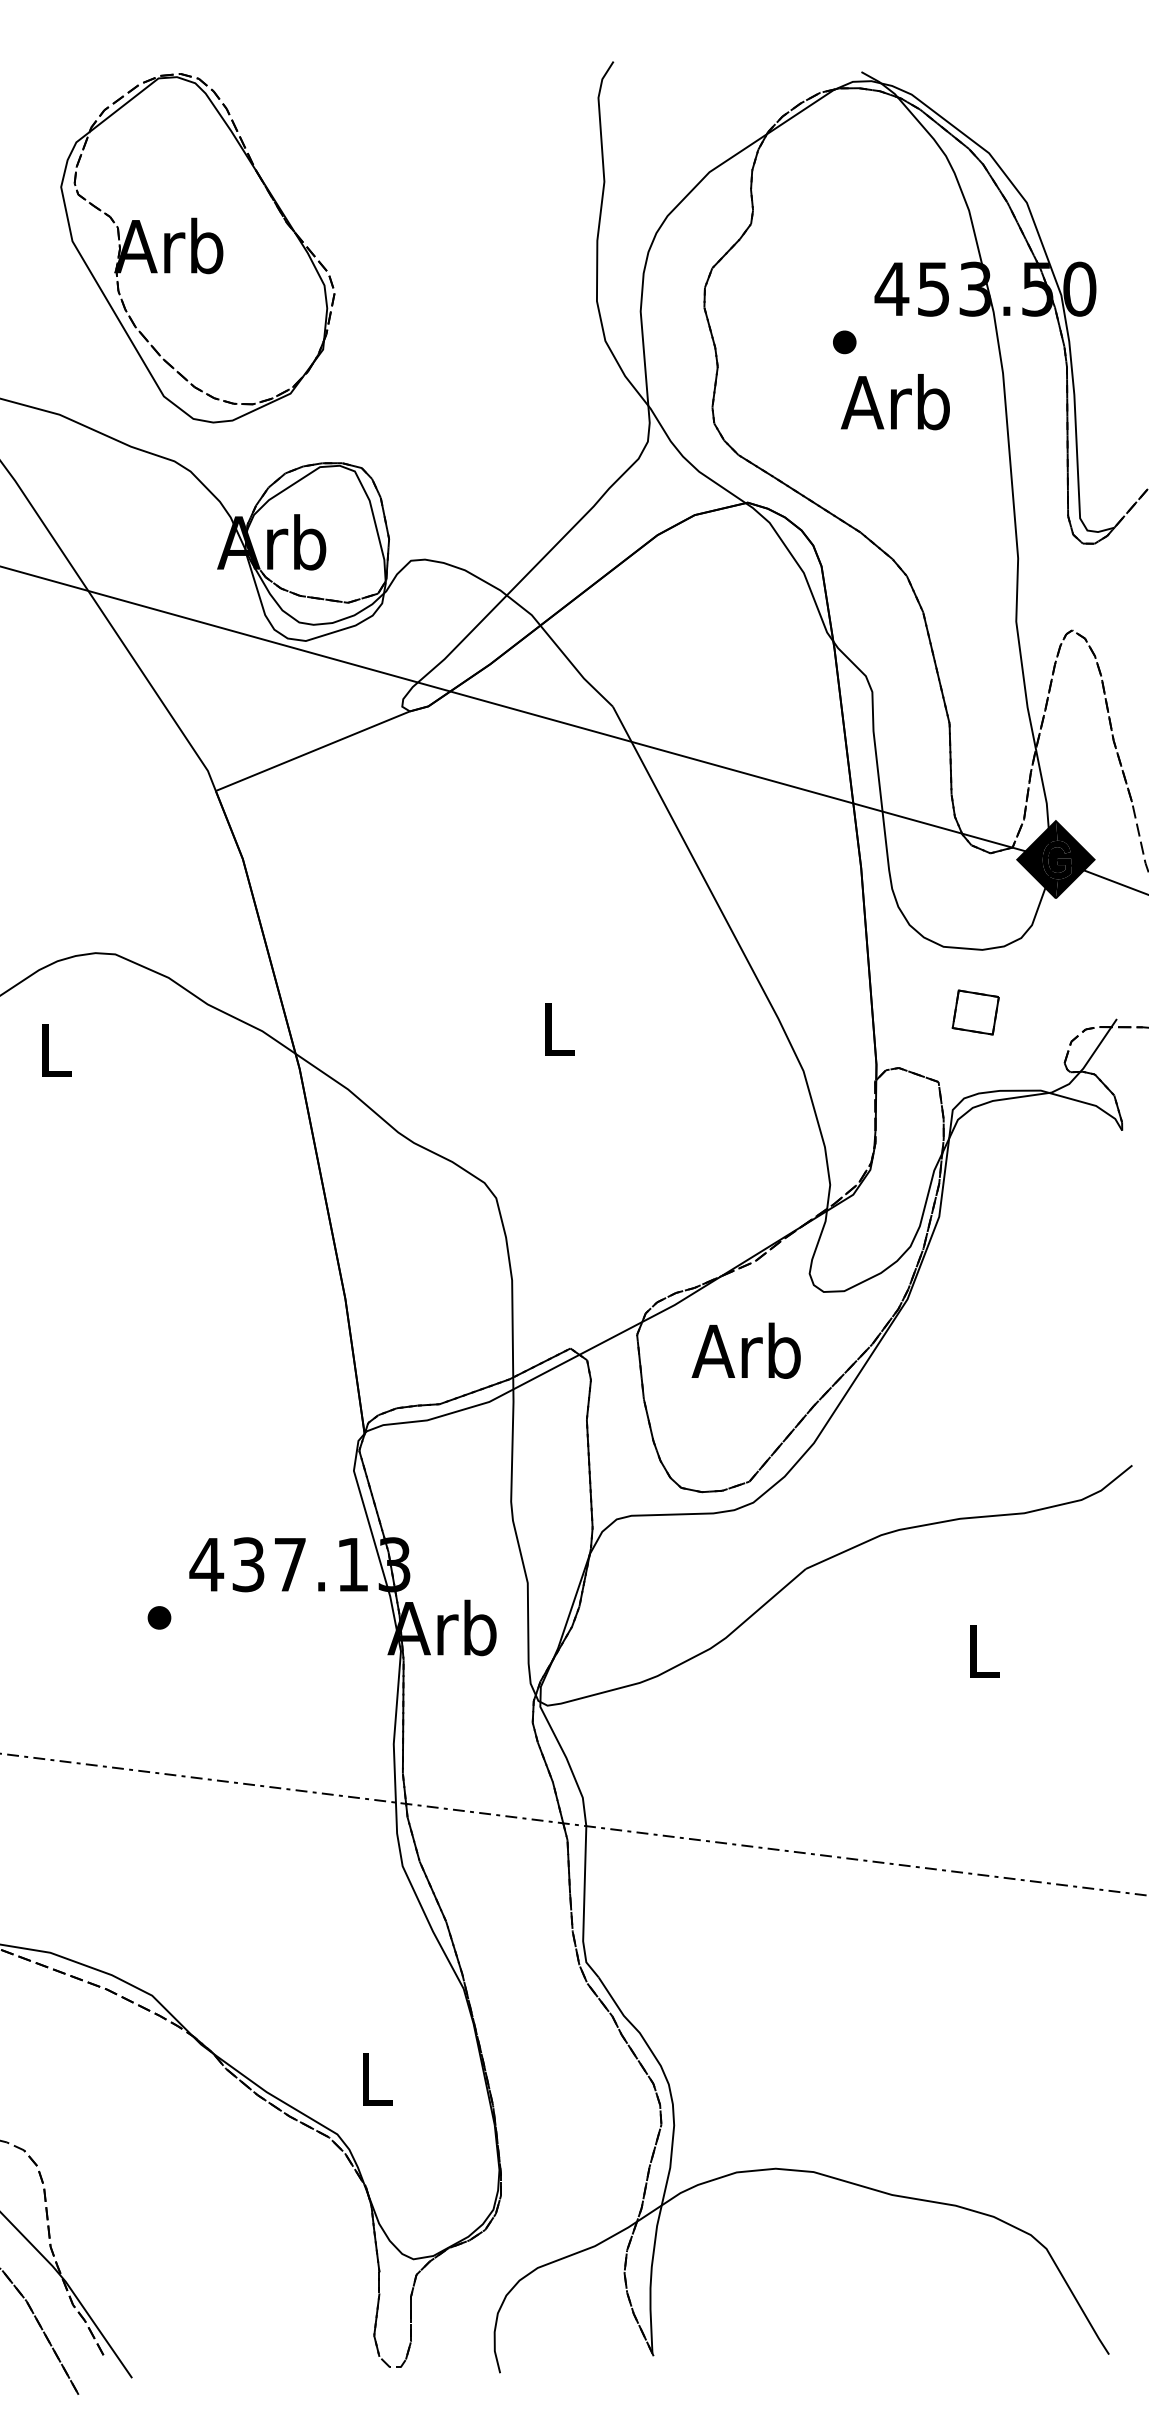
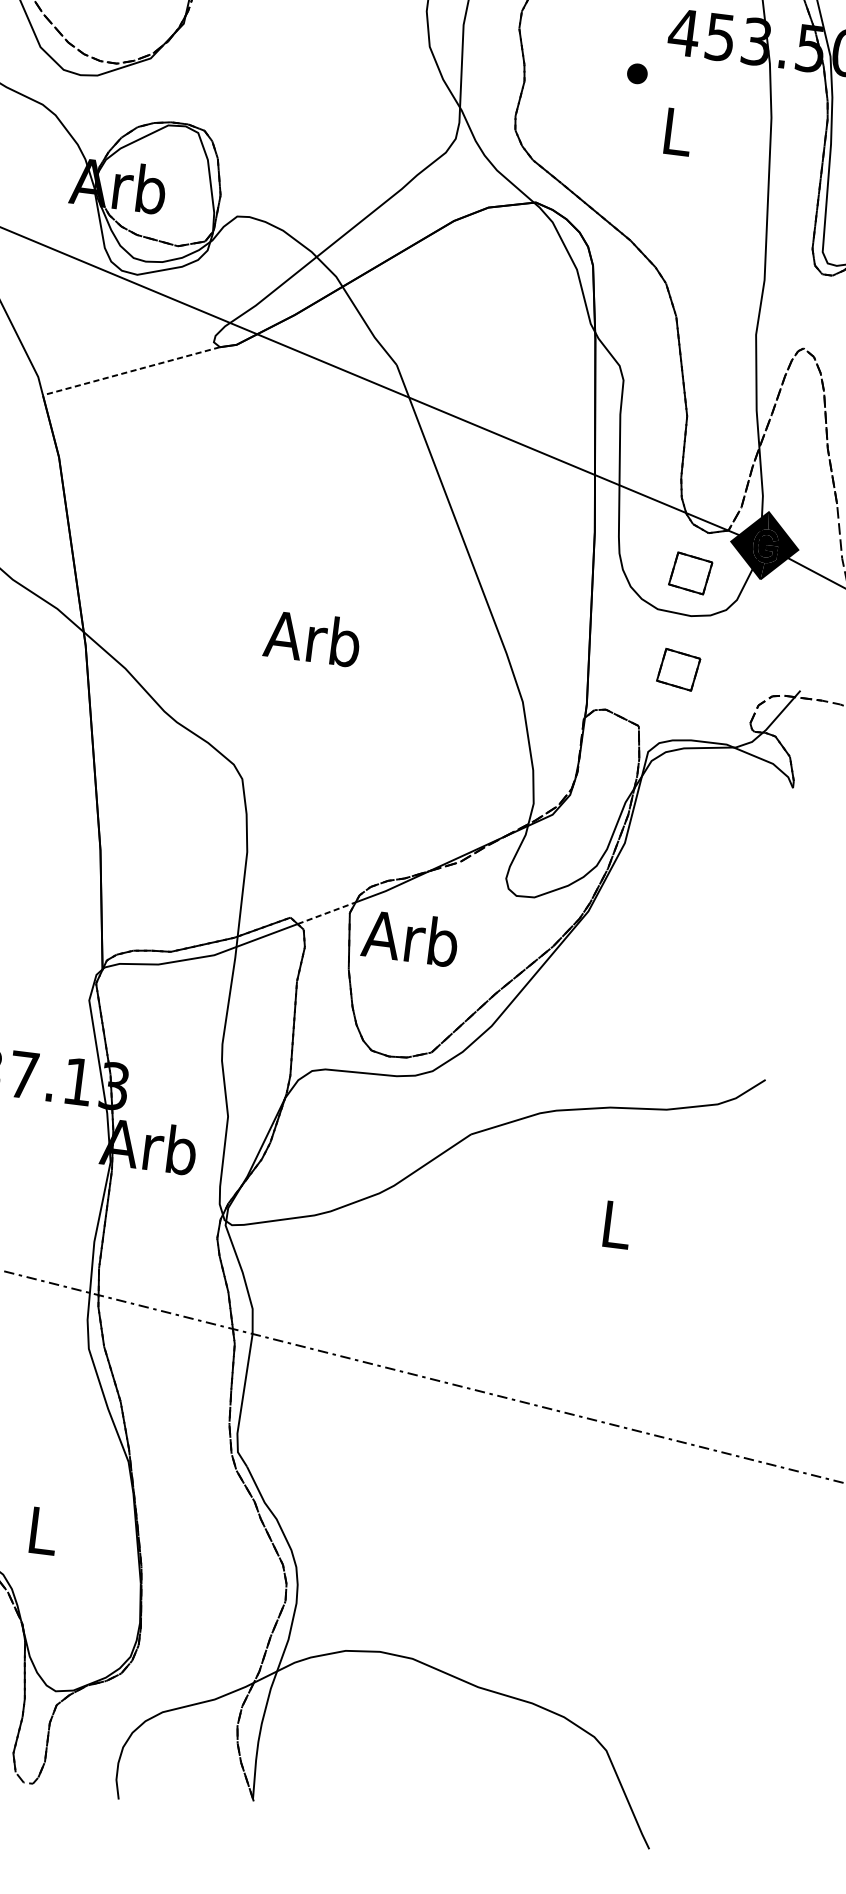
text: (894, 402) -> (674, 131), Arb -> L
line: (312, 751) -> (131, 371), solid -> dashed
part: (975, 901) -> (690, 573), added
text: (555, 1028) -> (312, 638), L -> Arb
line: (611, 1338) -> (327, 913), solid -> dashed
text: (745, 1350) -> (409, 937), moved

